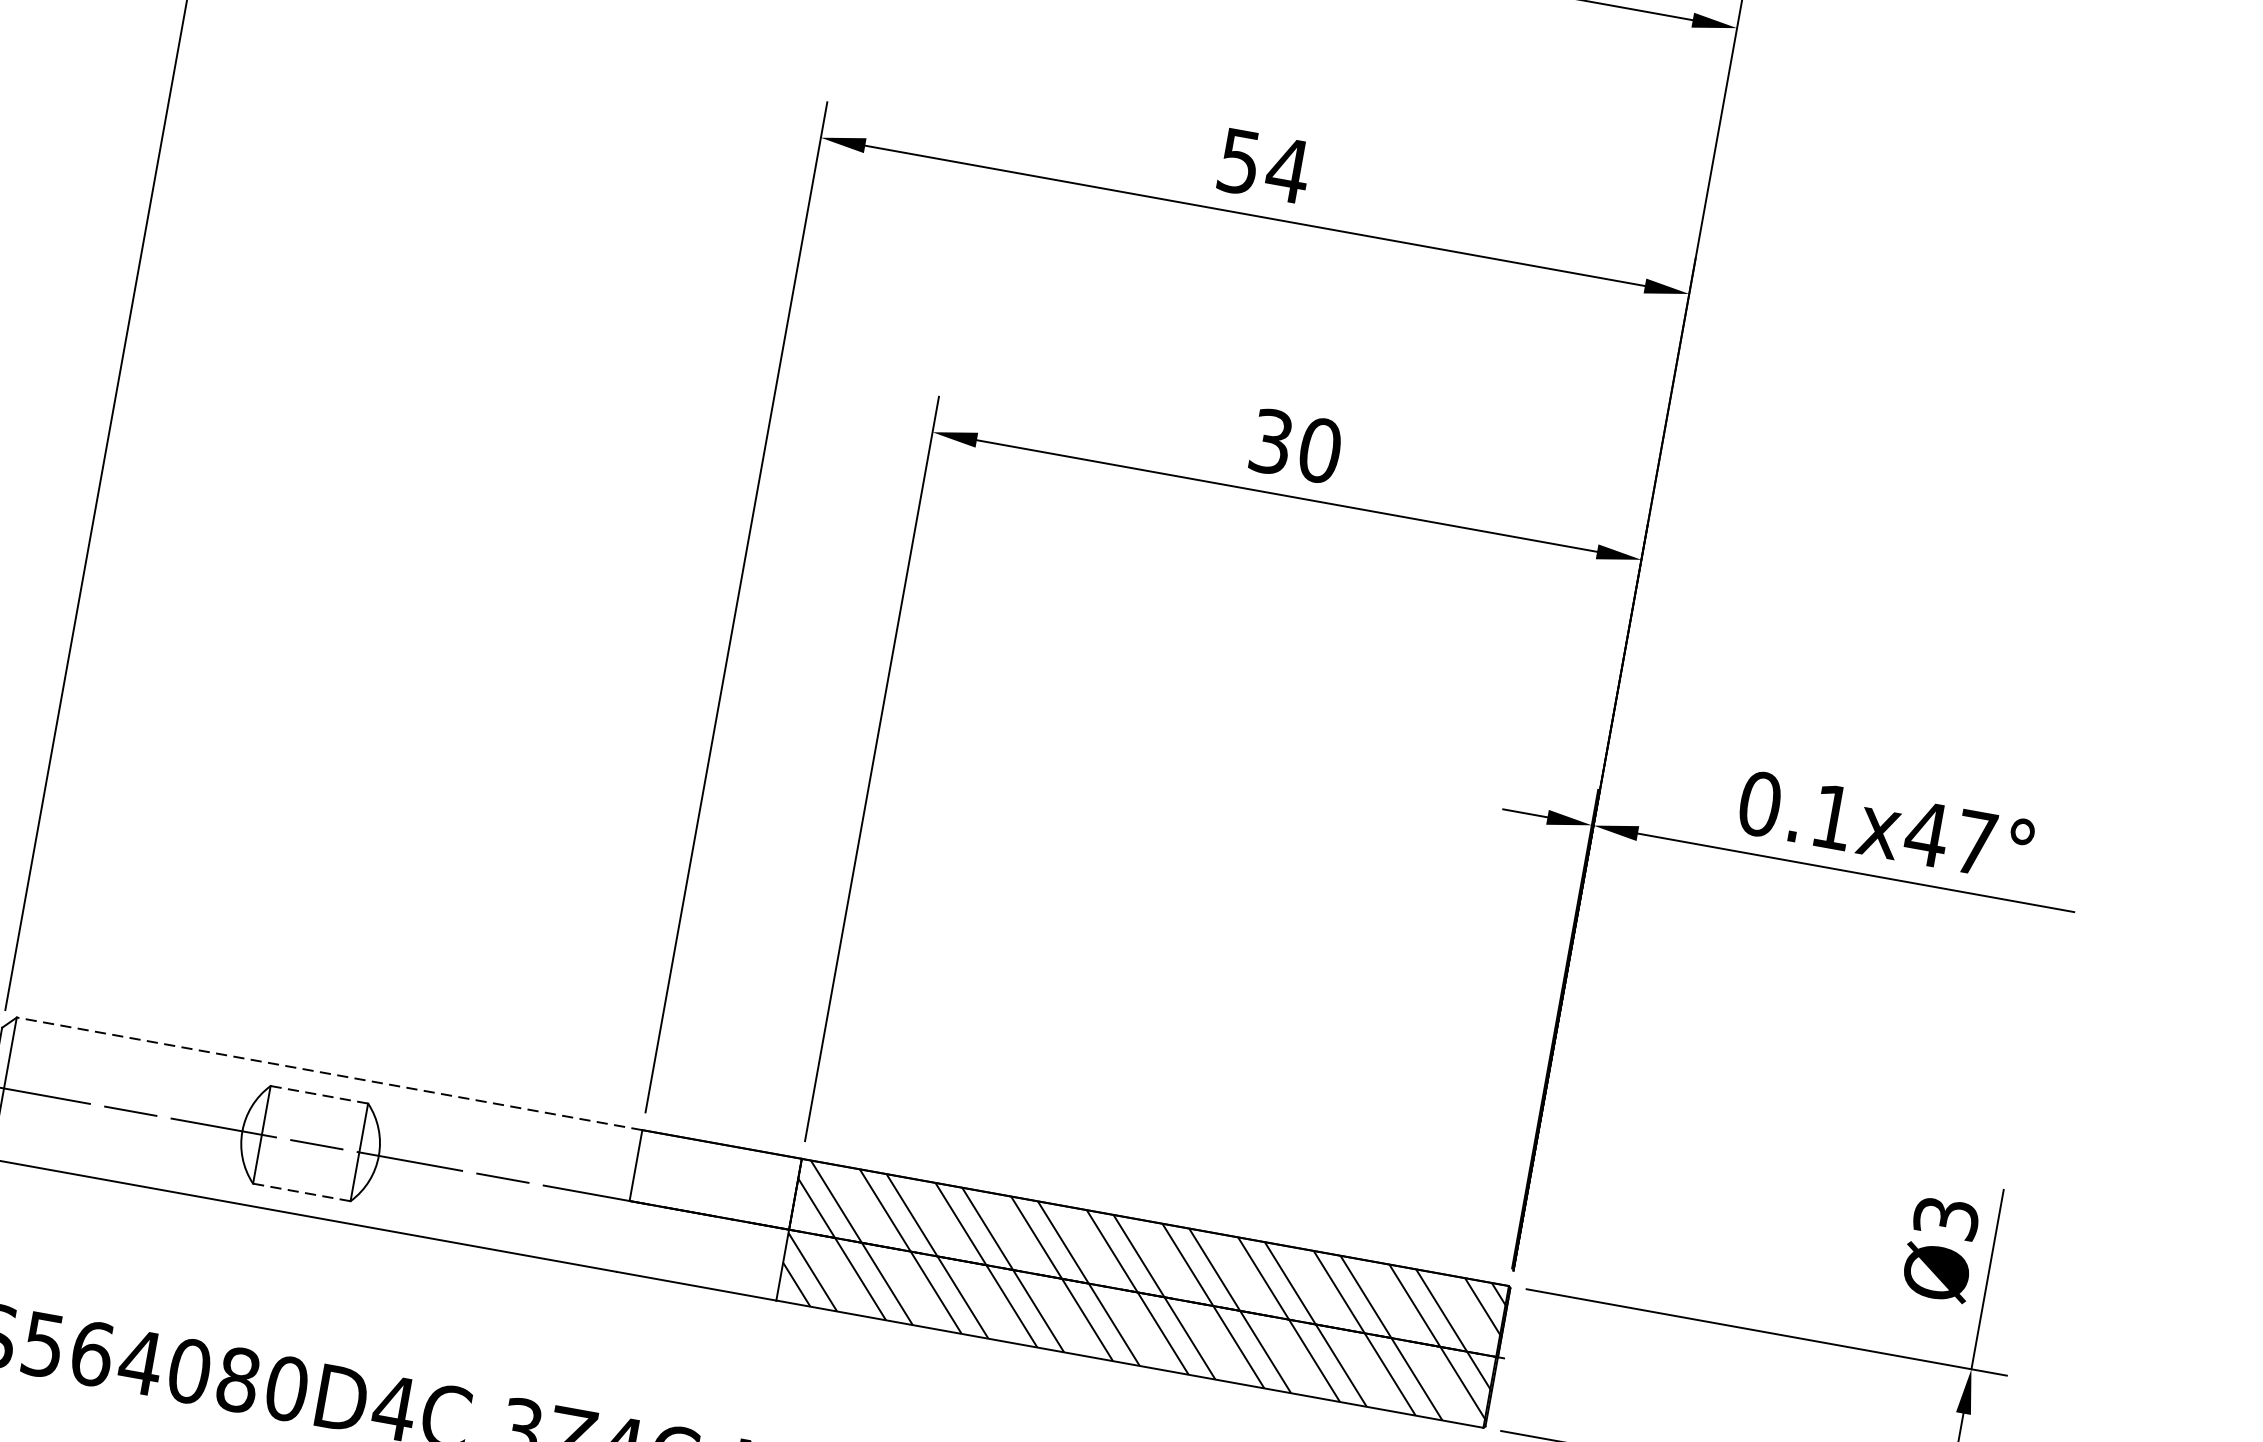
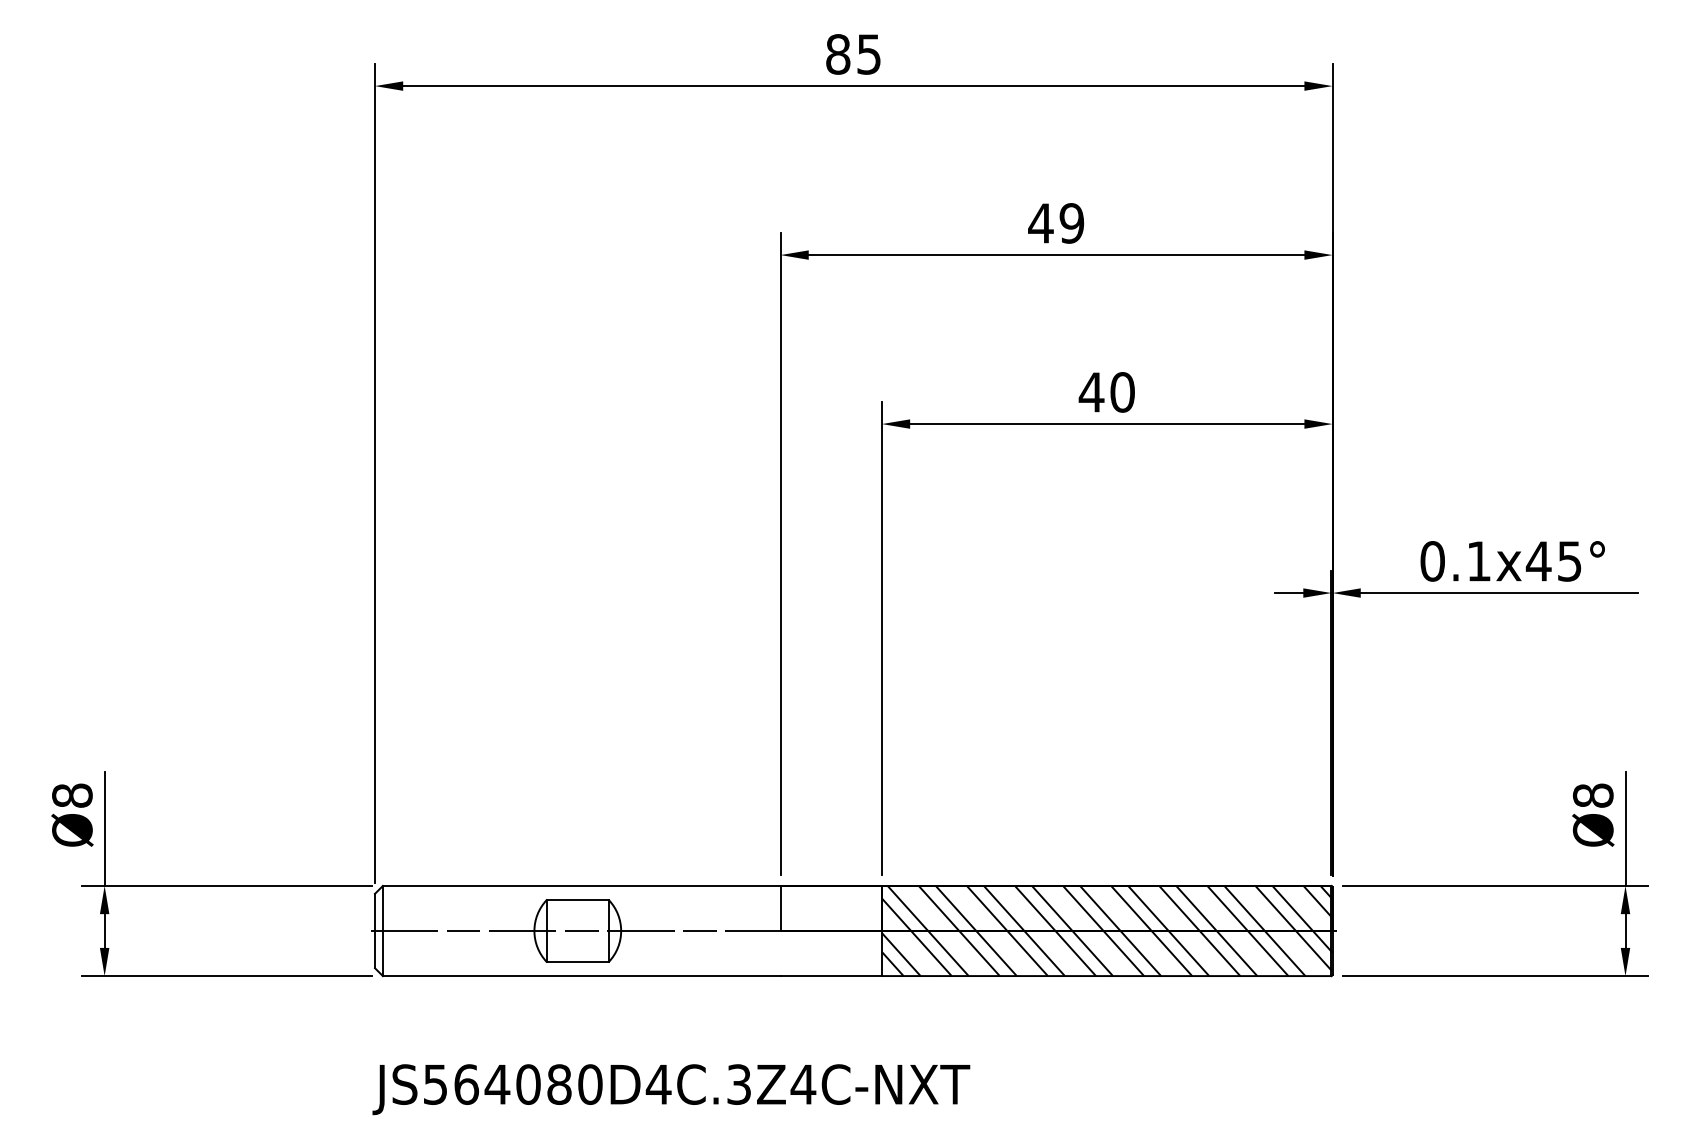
text: (1263, 166) -> (1056, 223), 54 -> 49
text: (1271, 441) -> (1091, 392), 30 -> 40
text: (1975, 843) -> (1569, 561), x47° -> x45°
line: (329, 1073) -> (581, 885), dashed -> solid
line: (319, 1093) -> (577, 899), dashed -> solid
line: (301, 1193) -> (577, 962), dashed -> solid
text: (1946, 1217) -> (1593, 795), Ø3 -> Ø8

